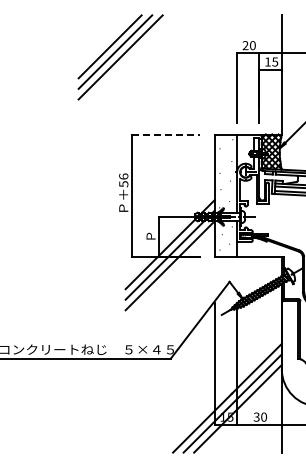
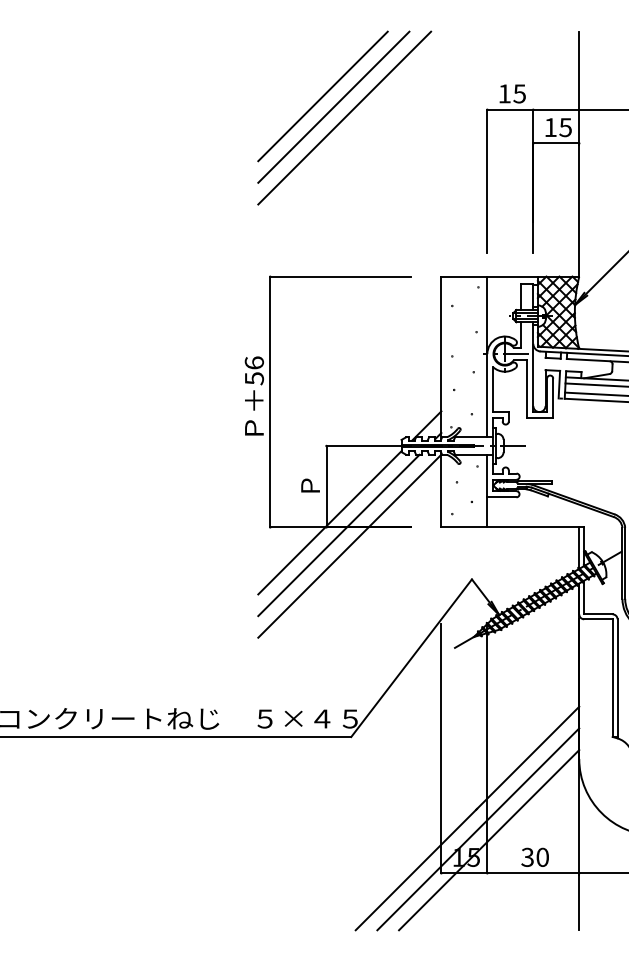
text: (248, 45) -> (510, 93), 20 -> 15
part: (120, 57) -> (344, 118), moved
line: (166, 134) -> (342, 276), dashed -> solid

